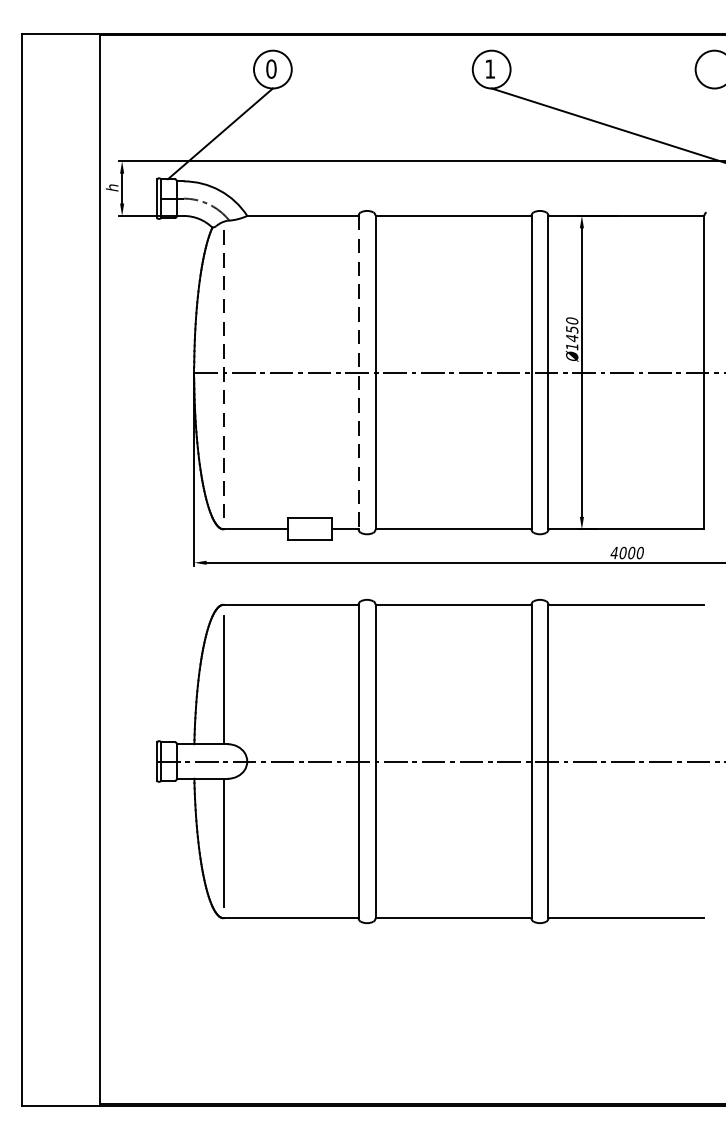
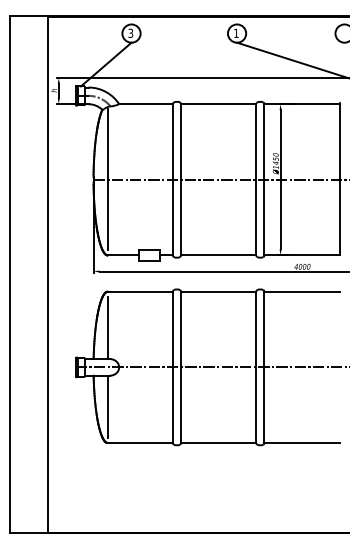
text: (270, 67) -> (130, 32), 0 -> 3
line: (223, 372) -> (107, 179), dashed -> solid
line: (357, 372) -> (172, 179), dashed -> solid

